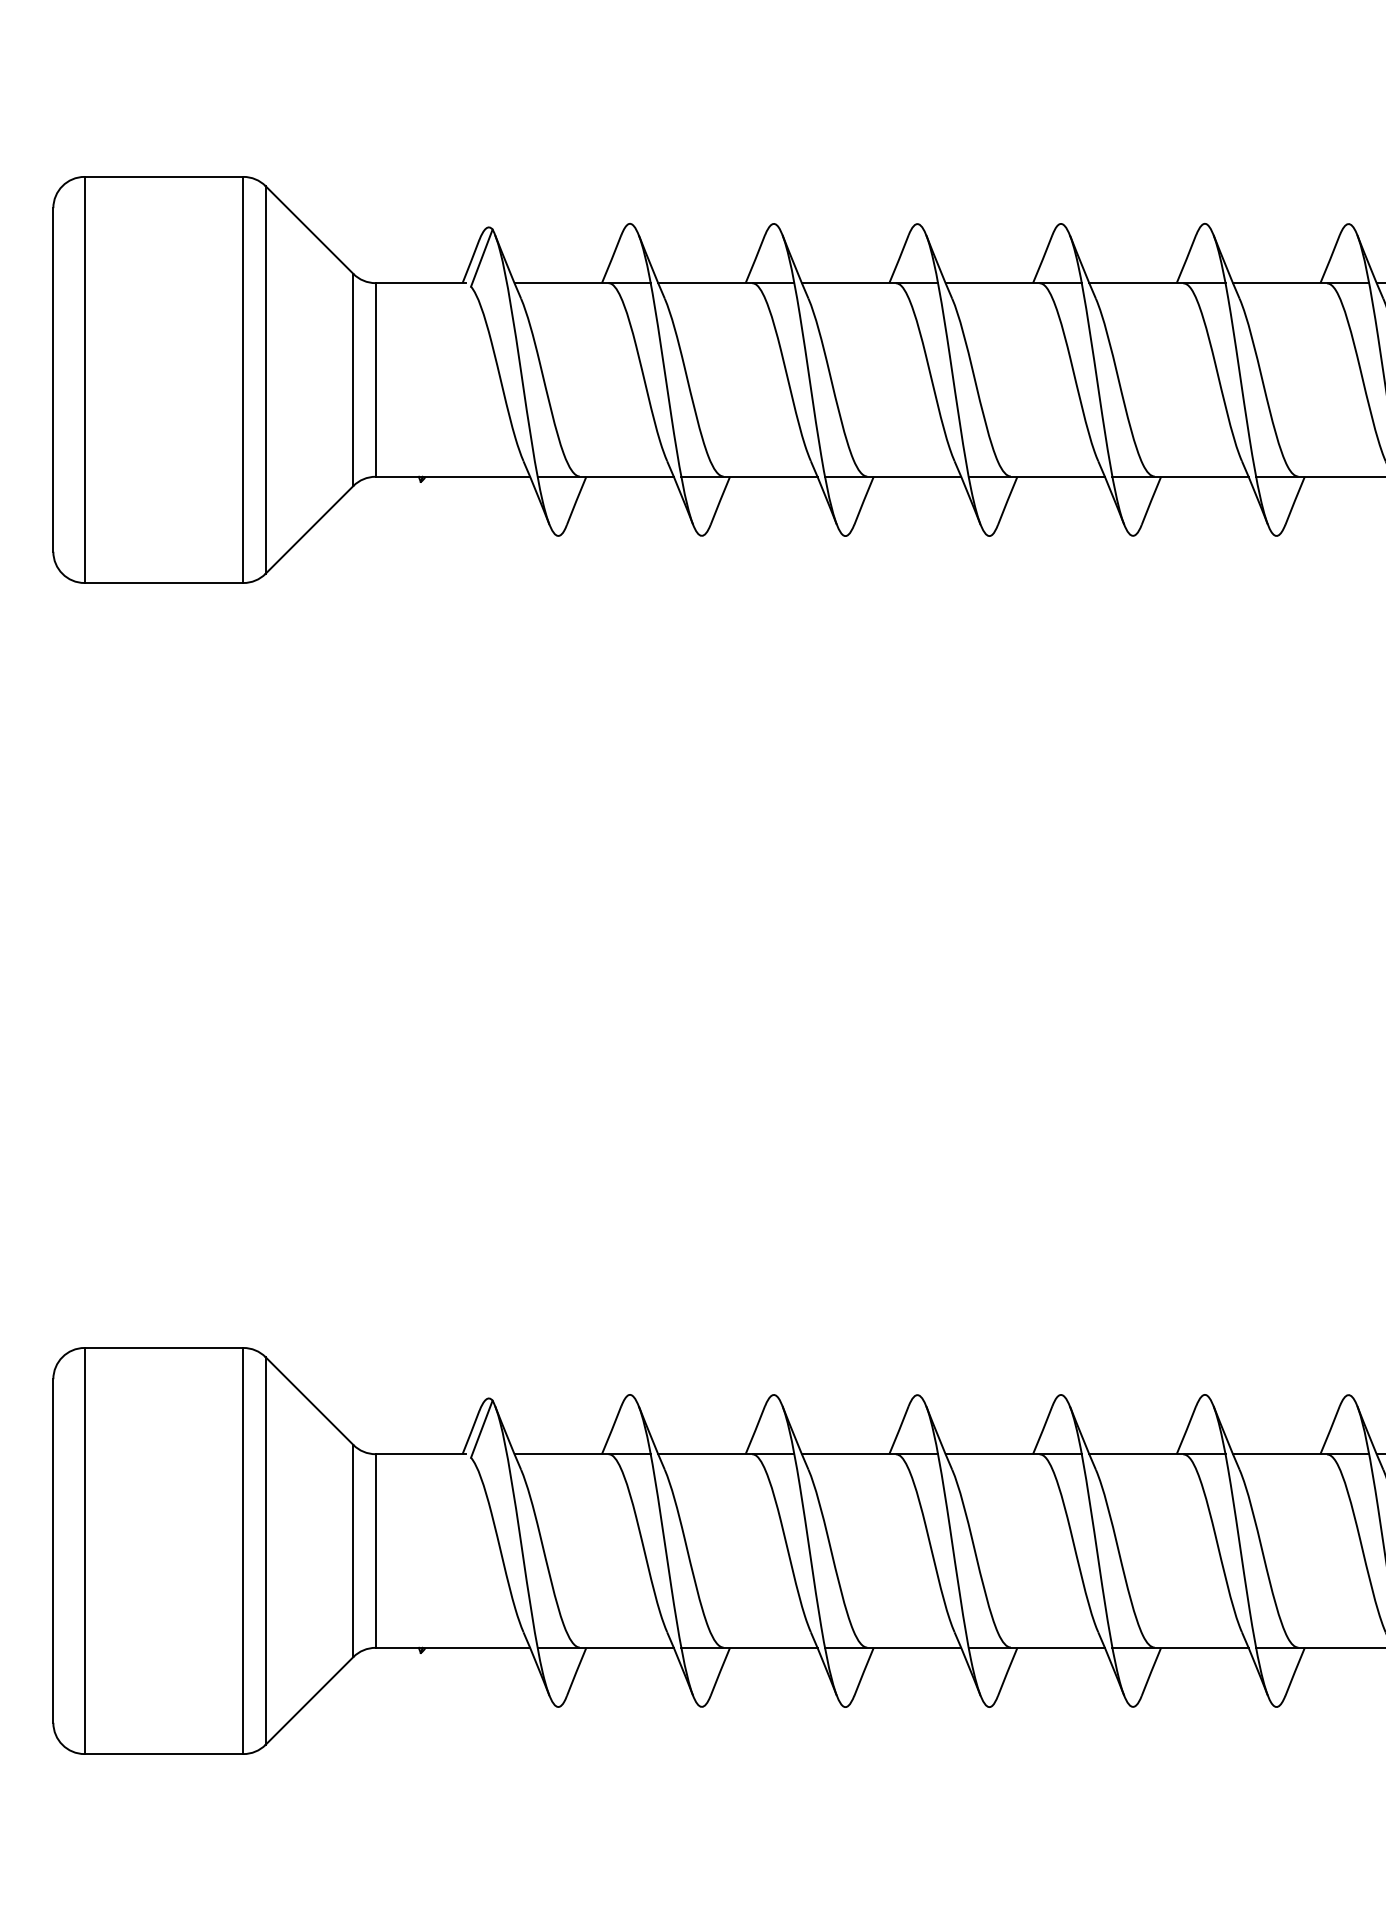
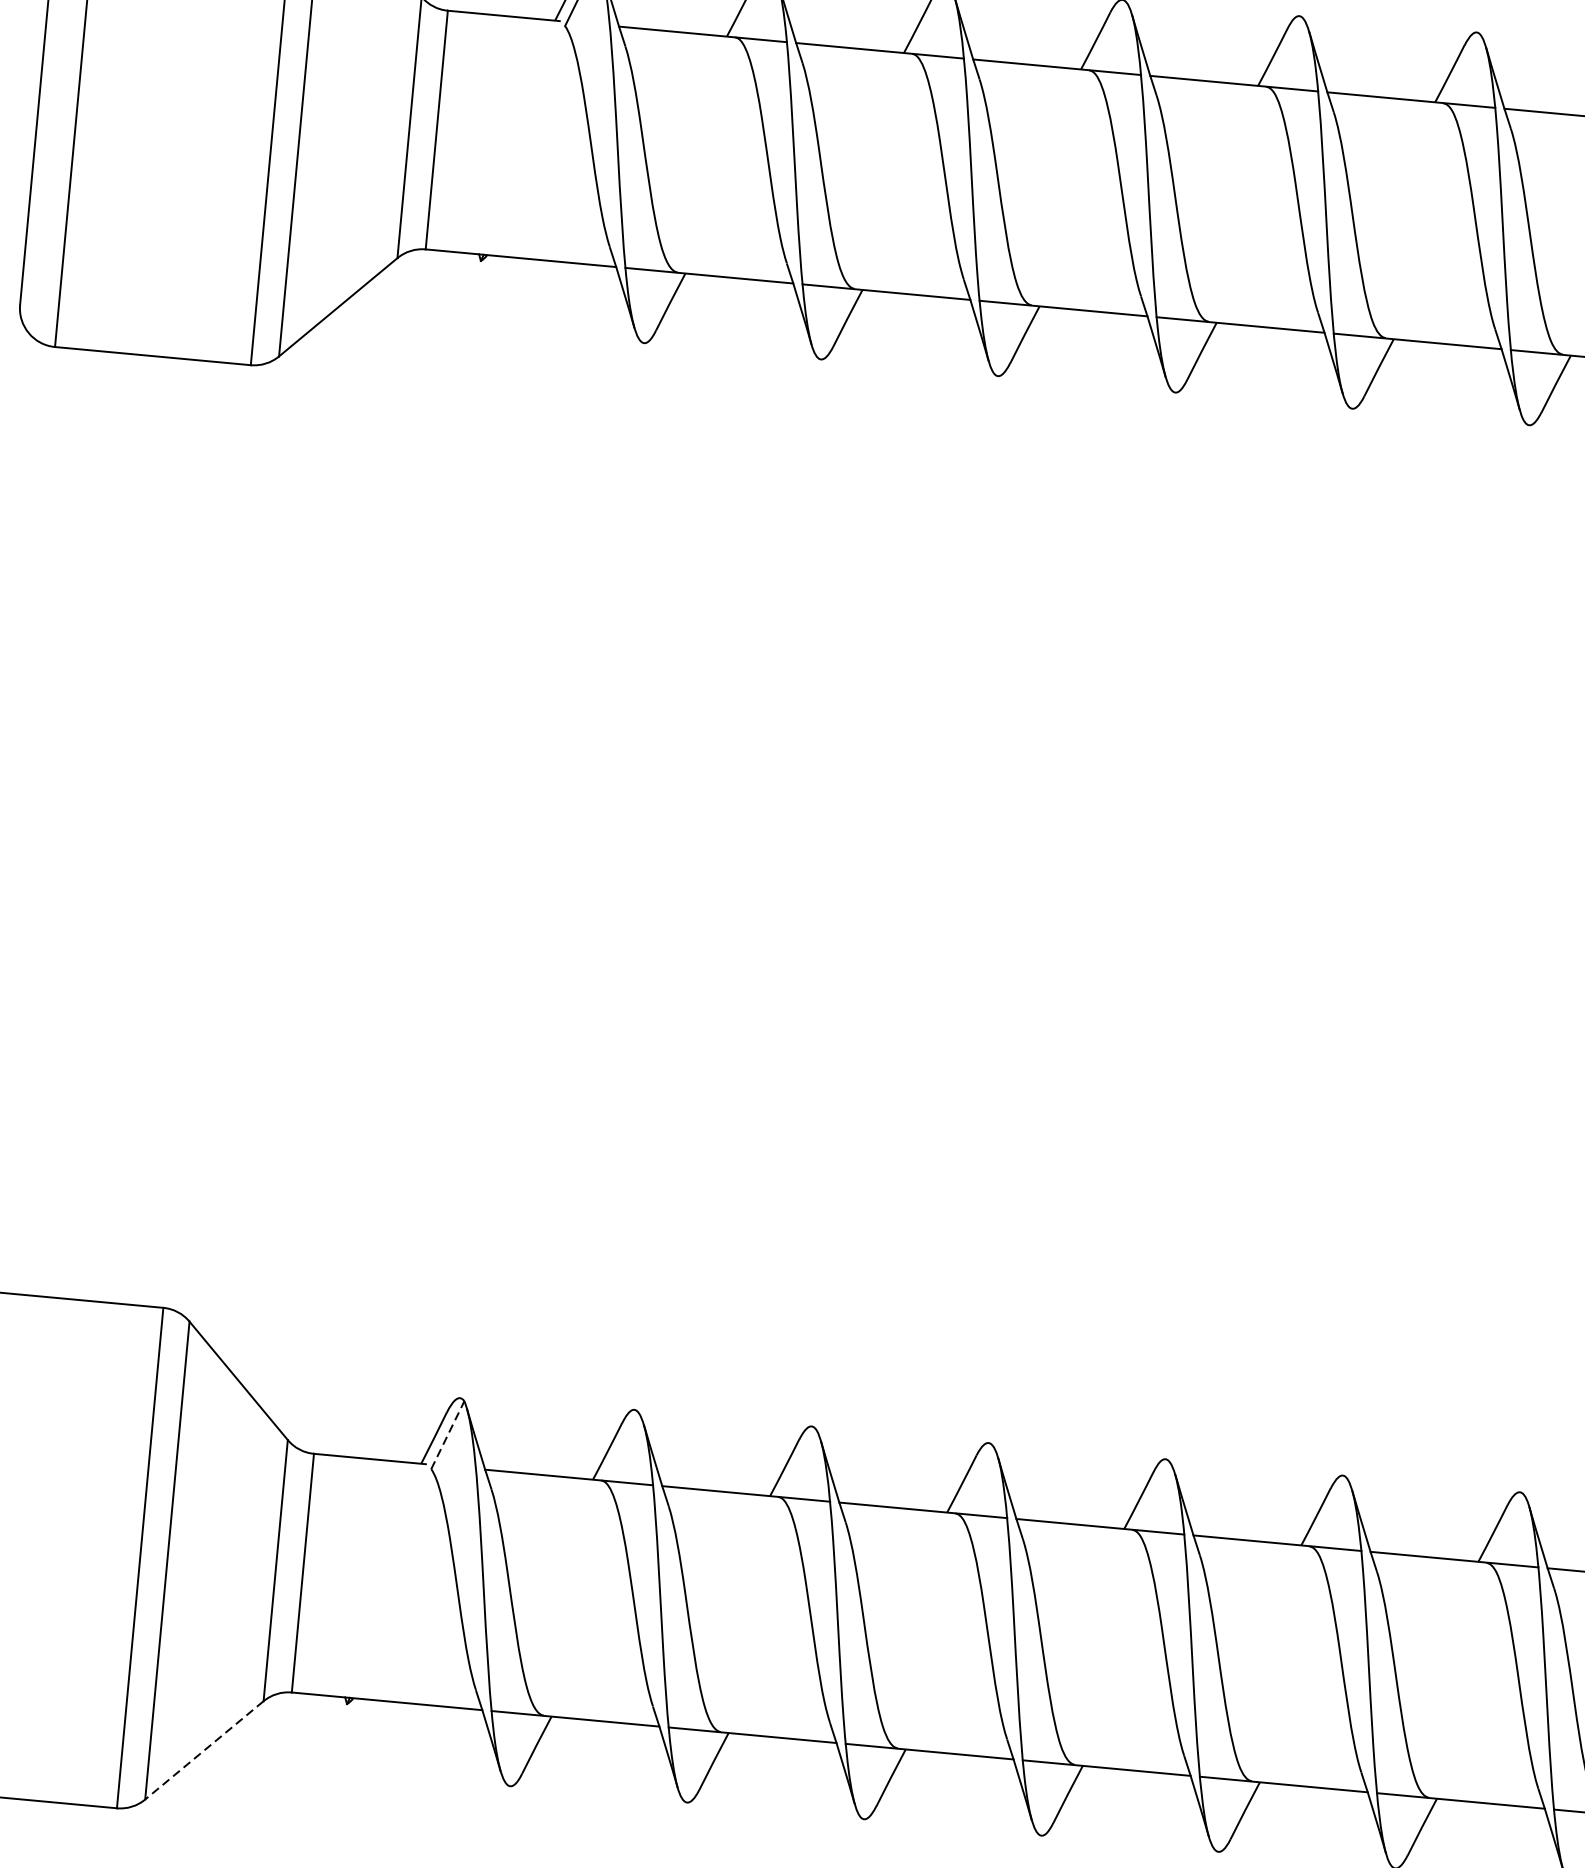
line: (481, 1429) -> (447, 1435), solid -> dashed
line: (309, 1701) -> (204, 1751), solid -> dashed

